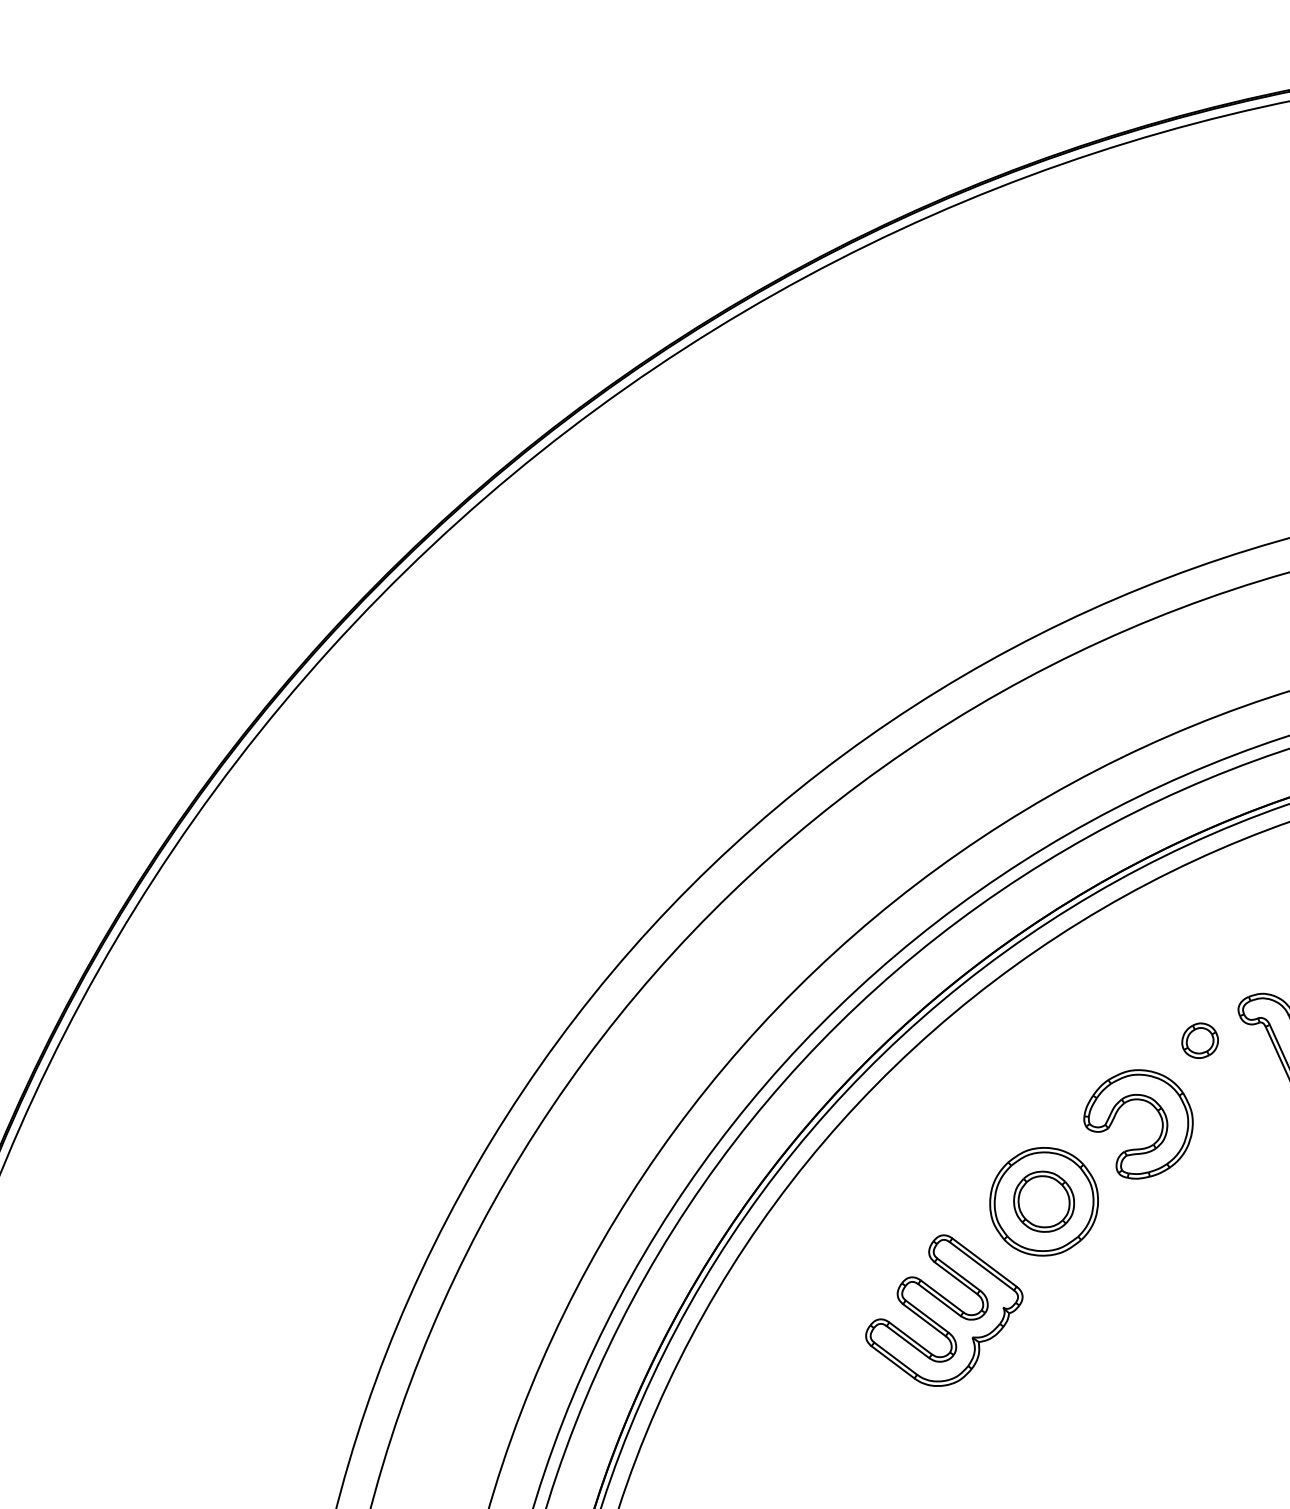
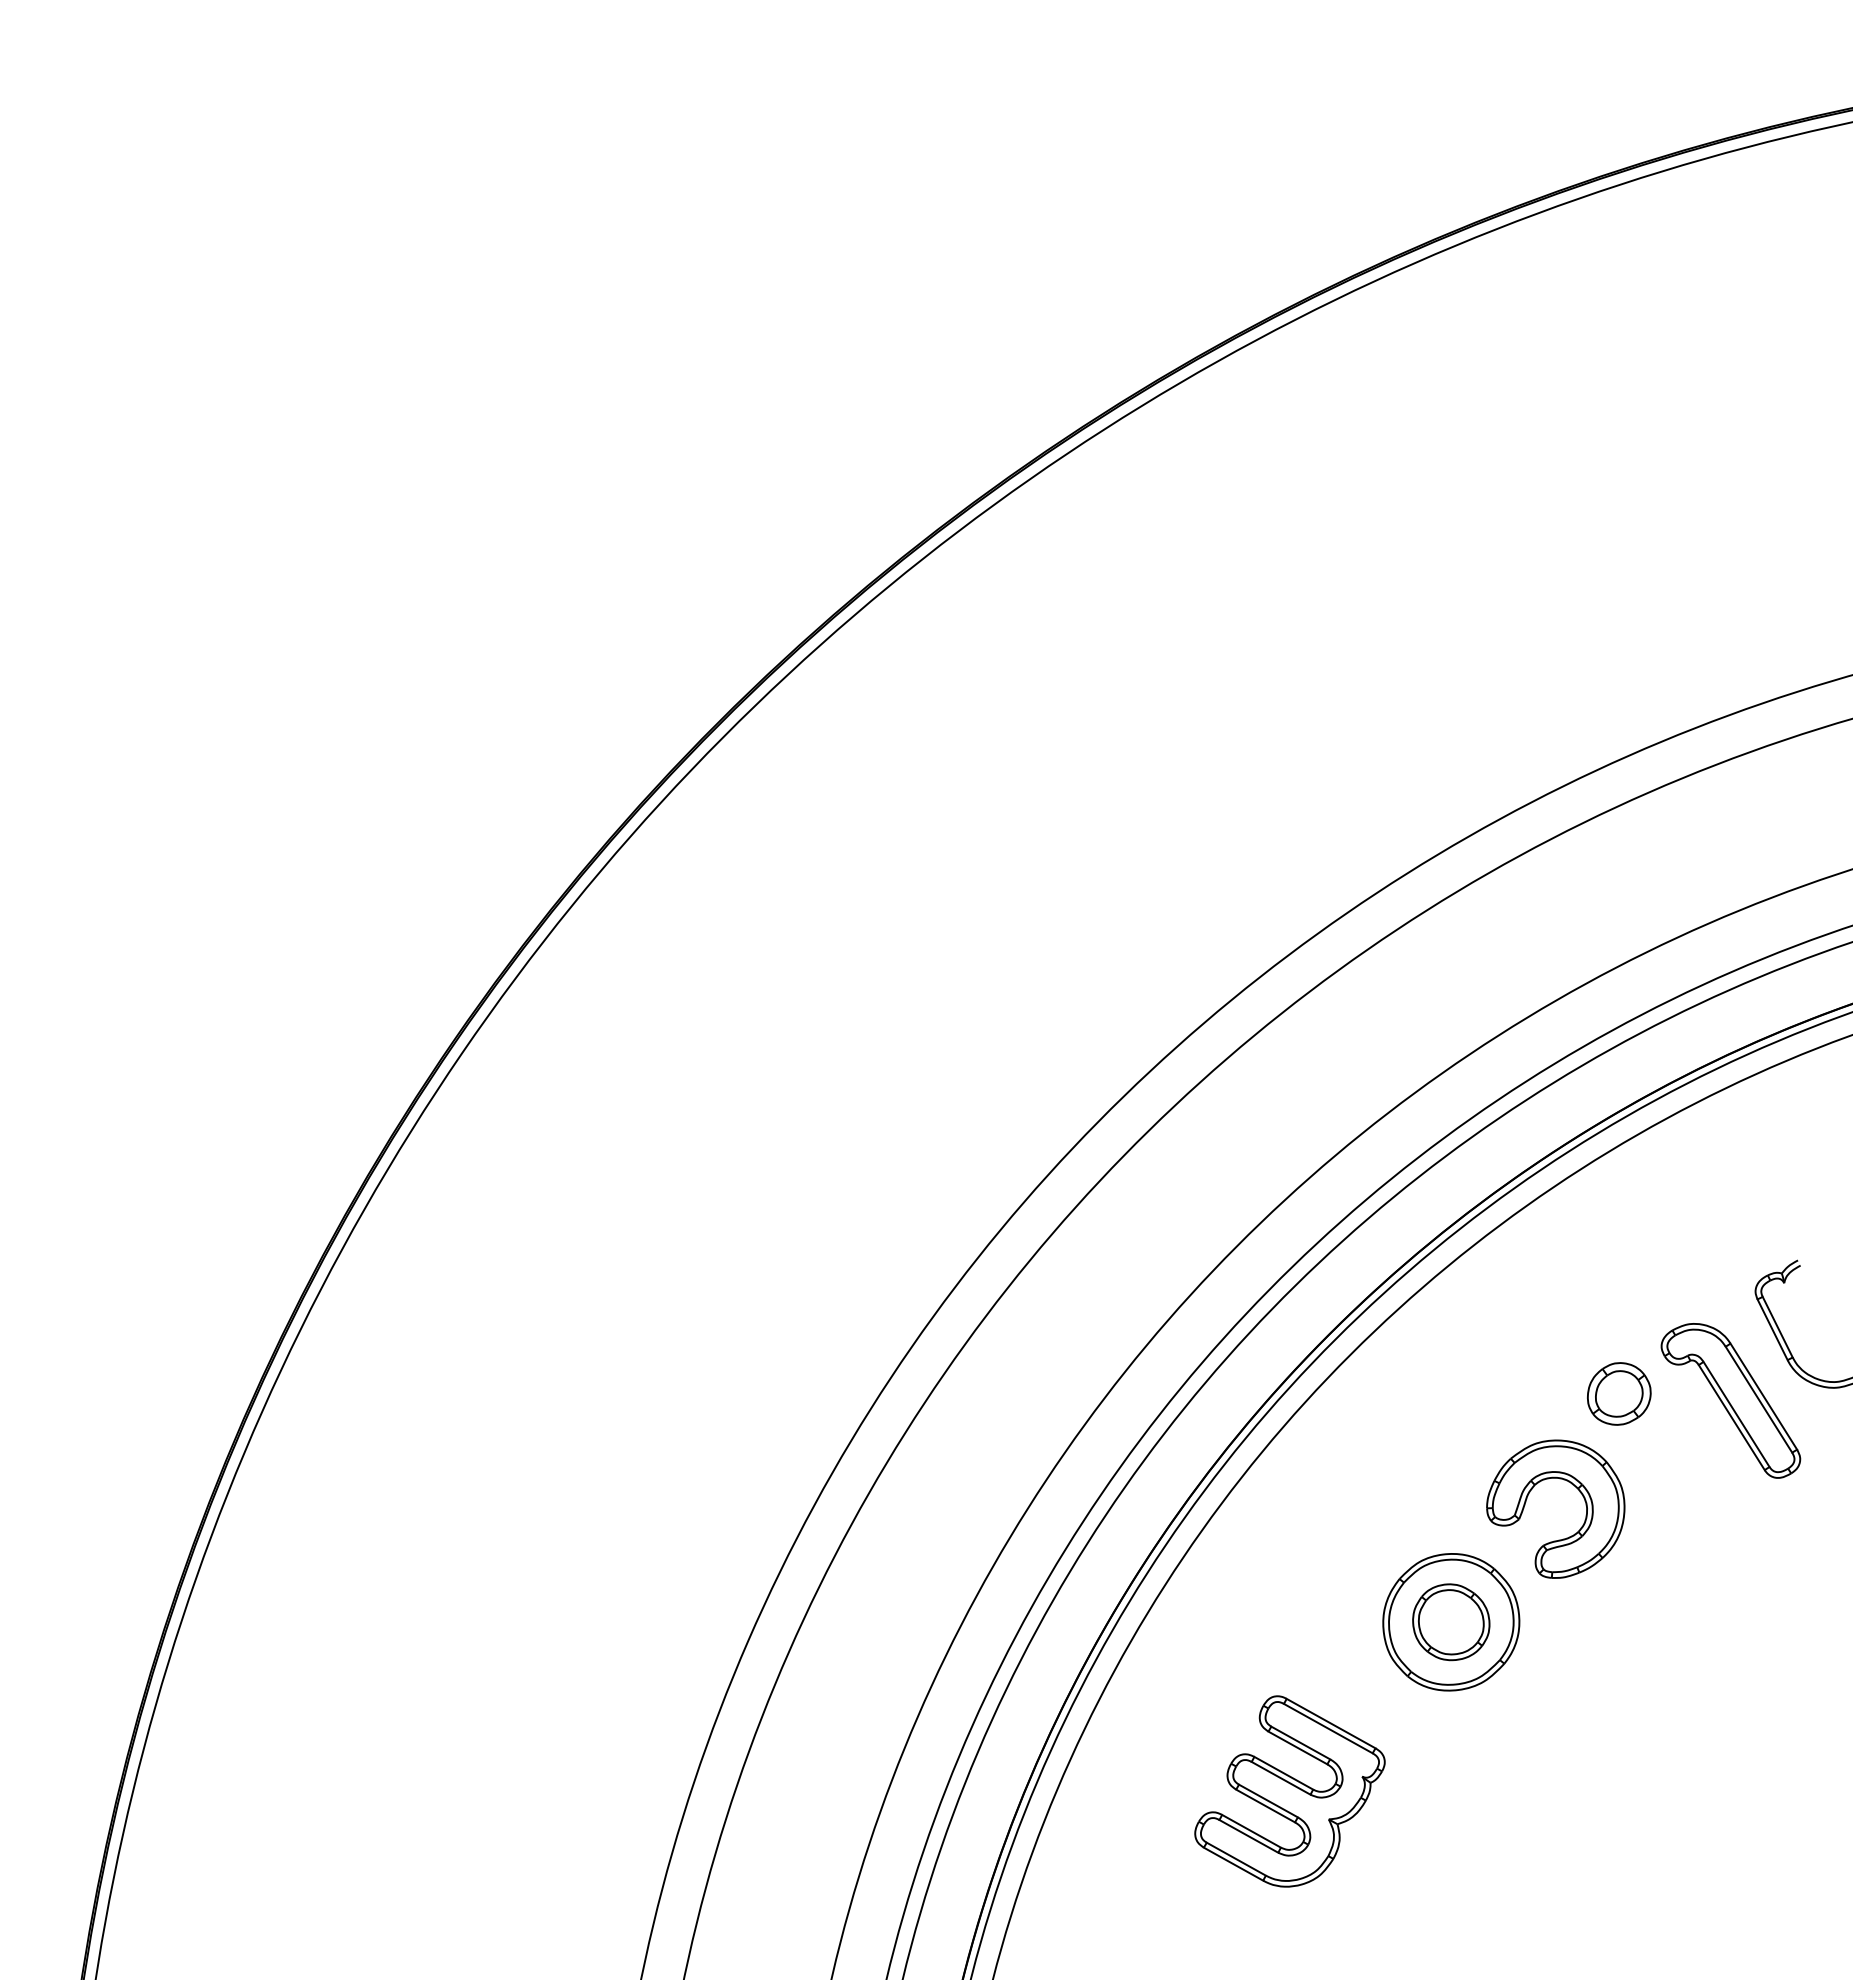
part: (1199, 1040) -> (1618, 1393), size x1.4
part: (944, 1311) -> (1289, 1791), moved

